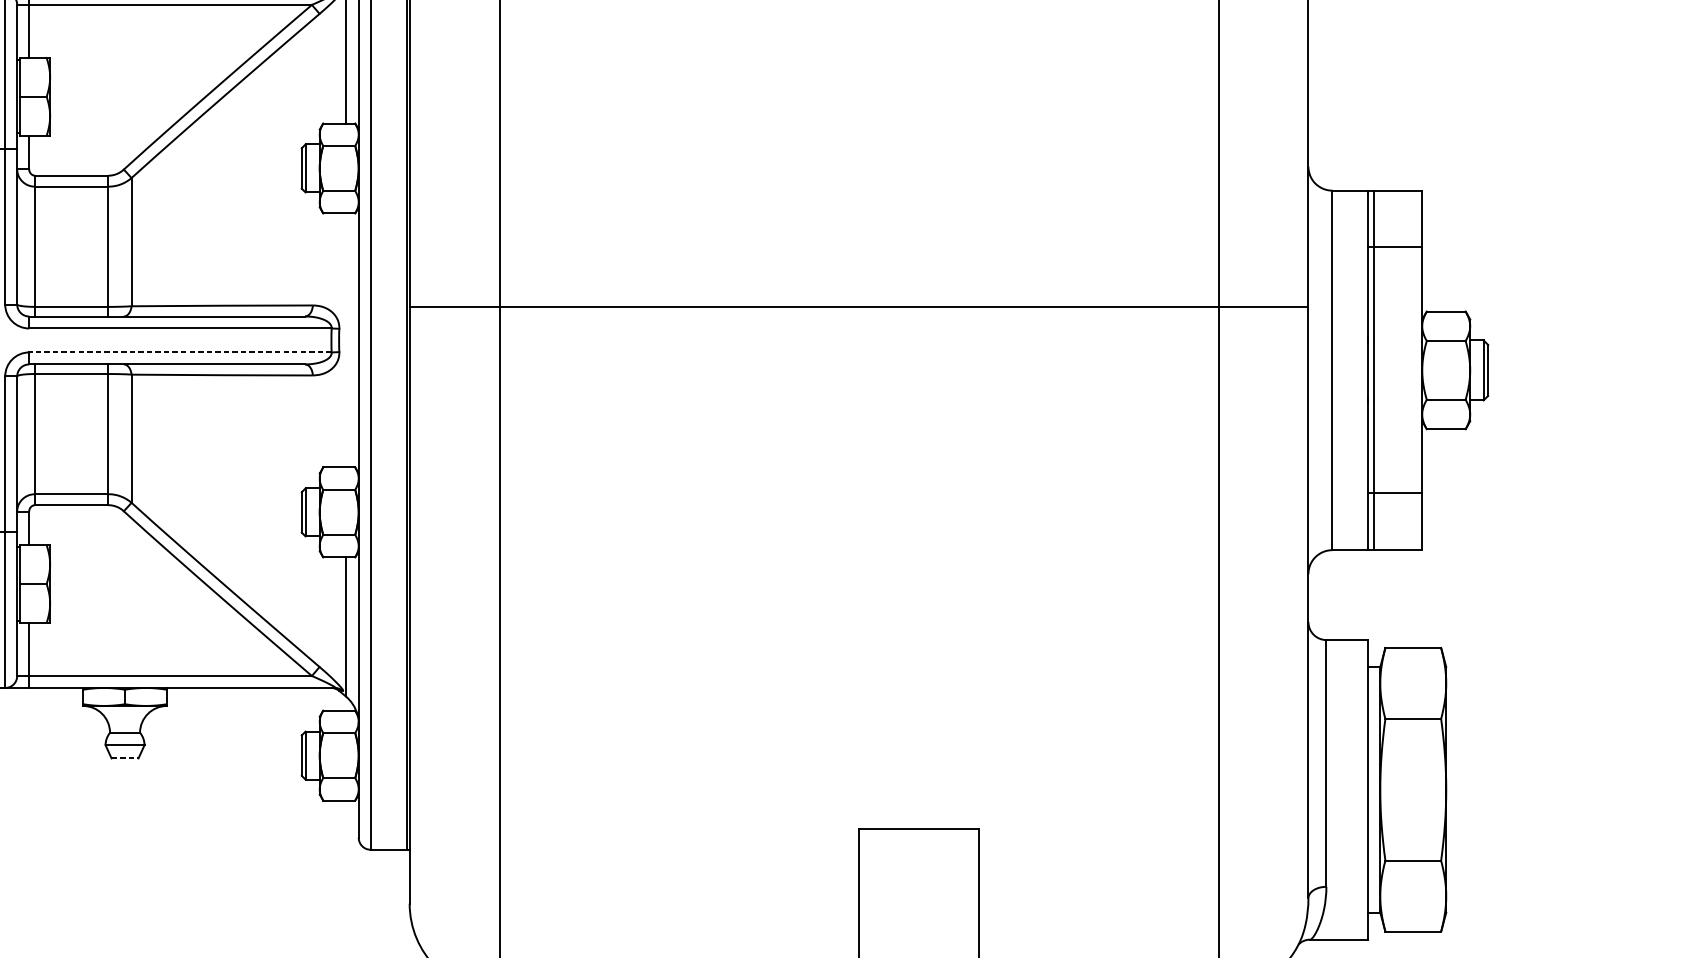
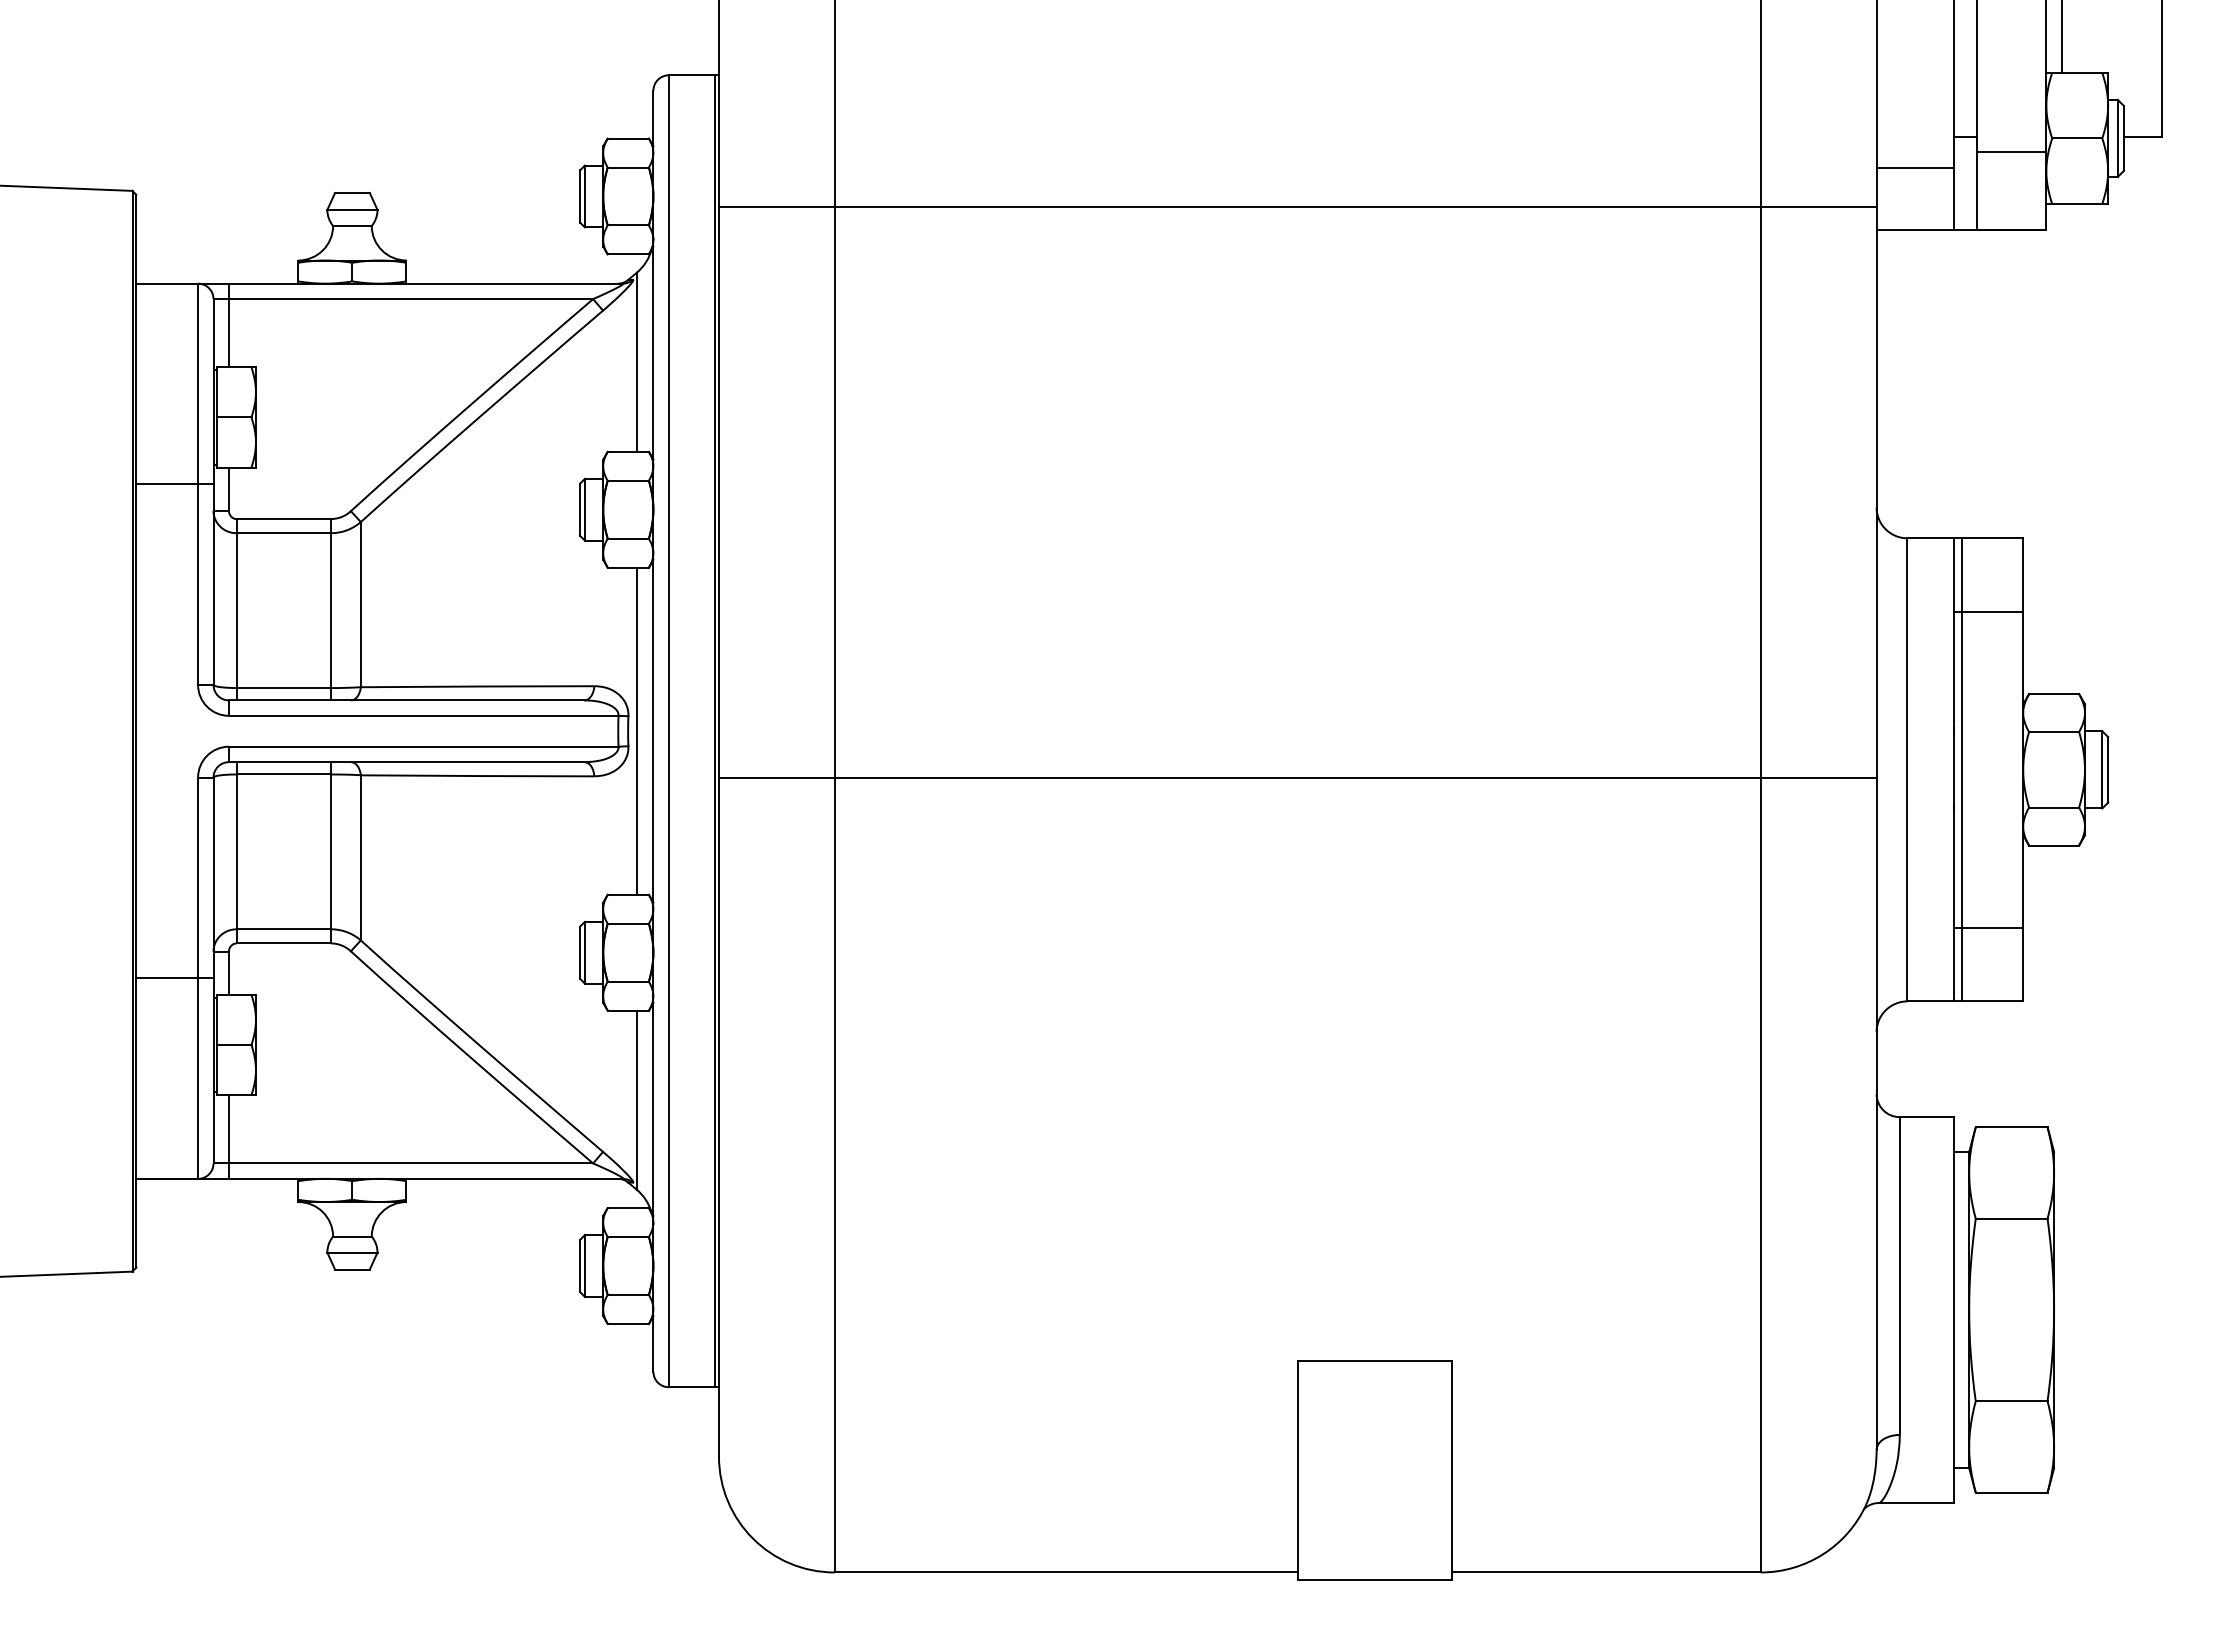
line: (858, 307) -> (1297, 777), moved
line: (345, 339) -> (636, 730), added
line: (180, 352) -> (423, 746), dashed -> solid
line: (125, 758) -> (352, 1269), dashed -> solid

